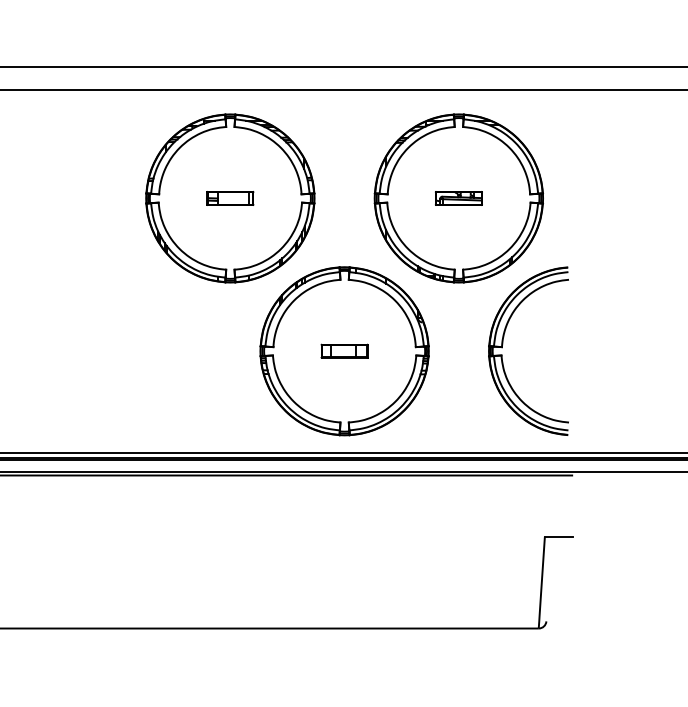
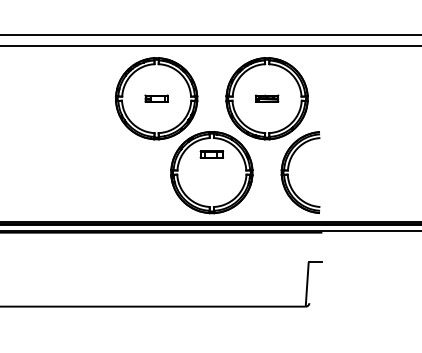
part: (343, 351) -> (211, 154), moved

